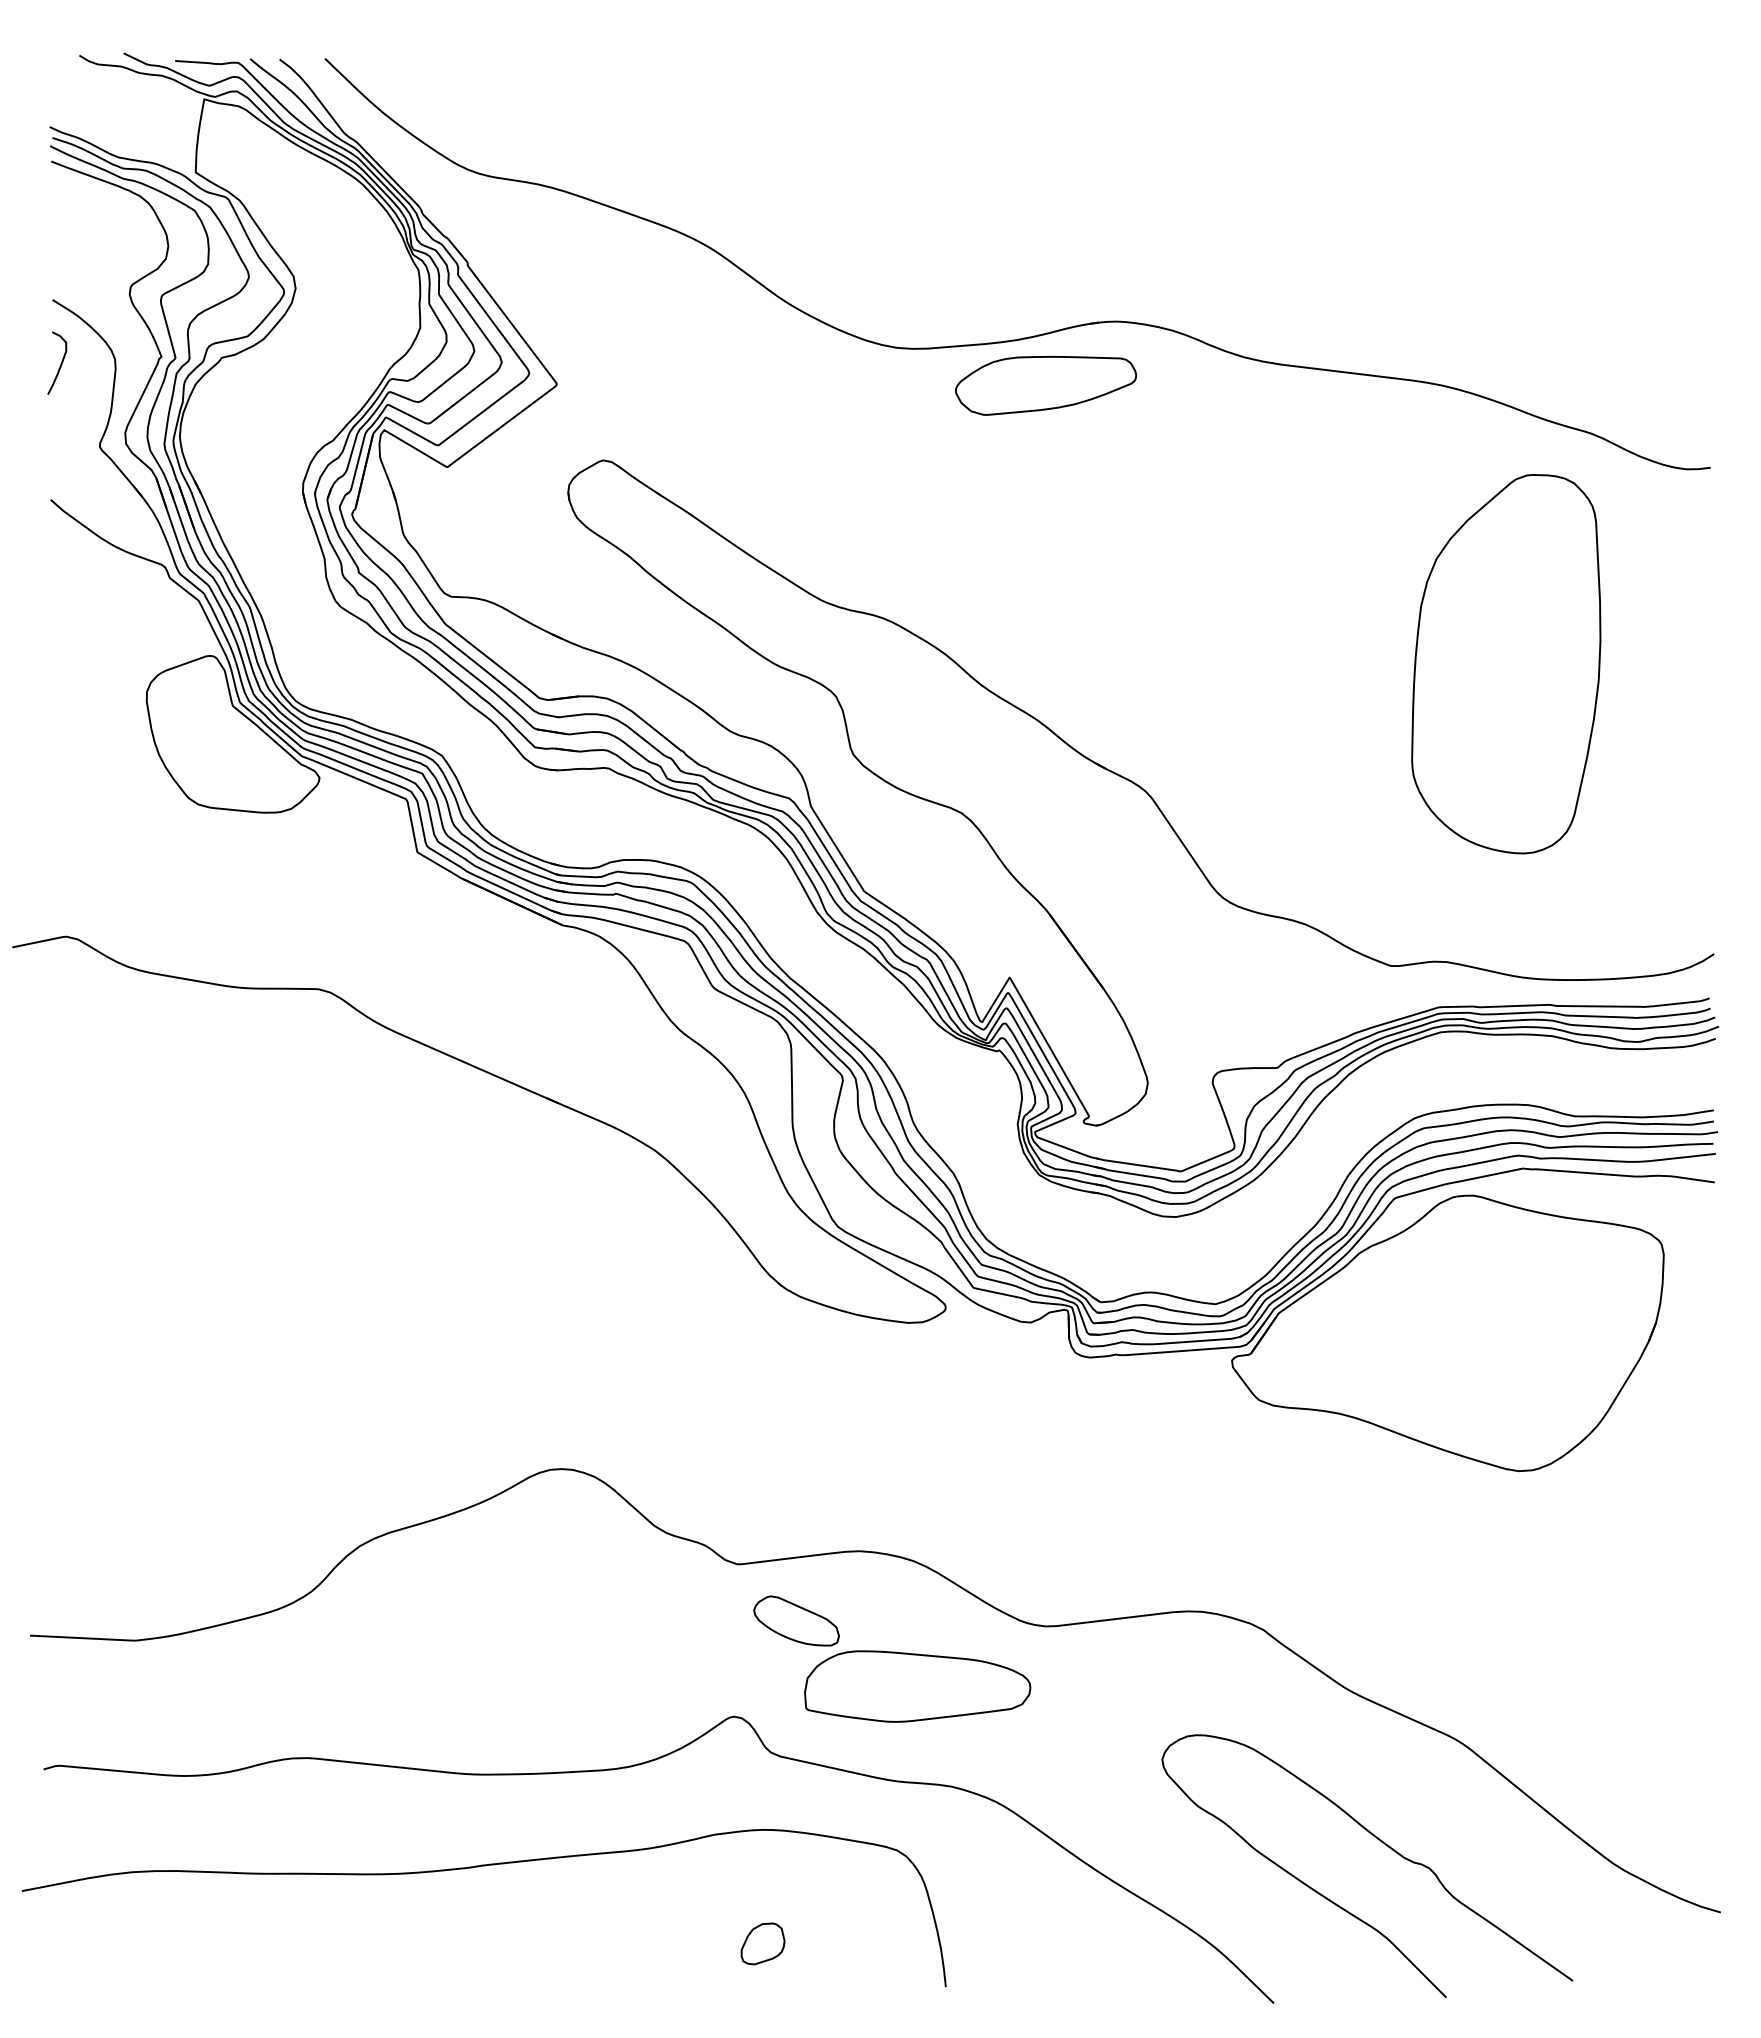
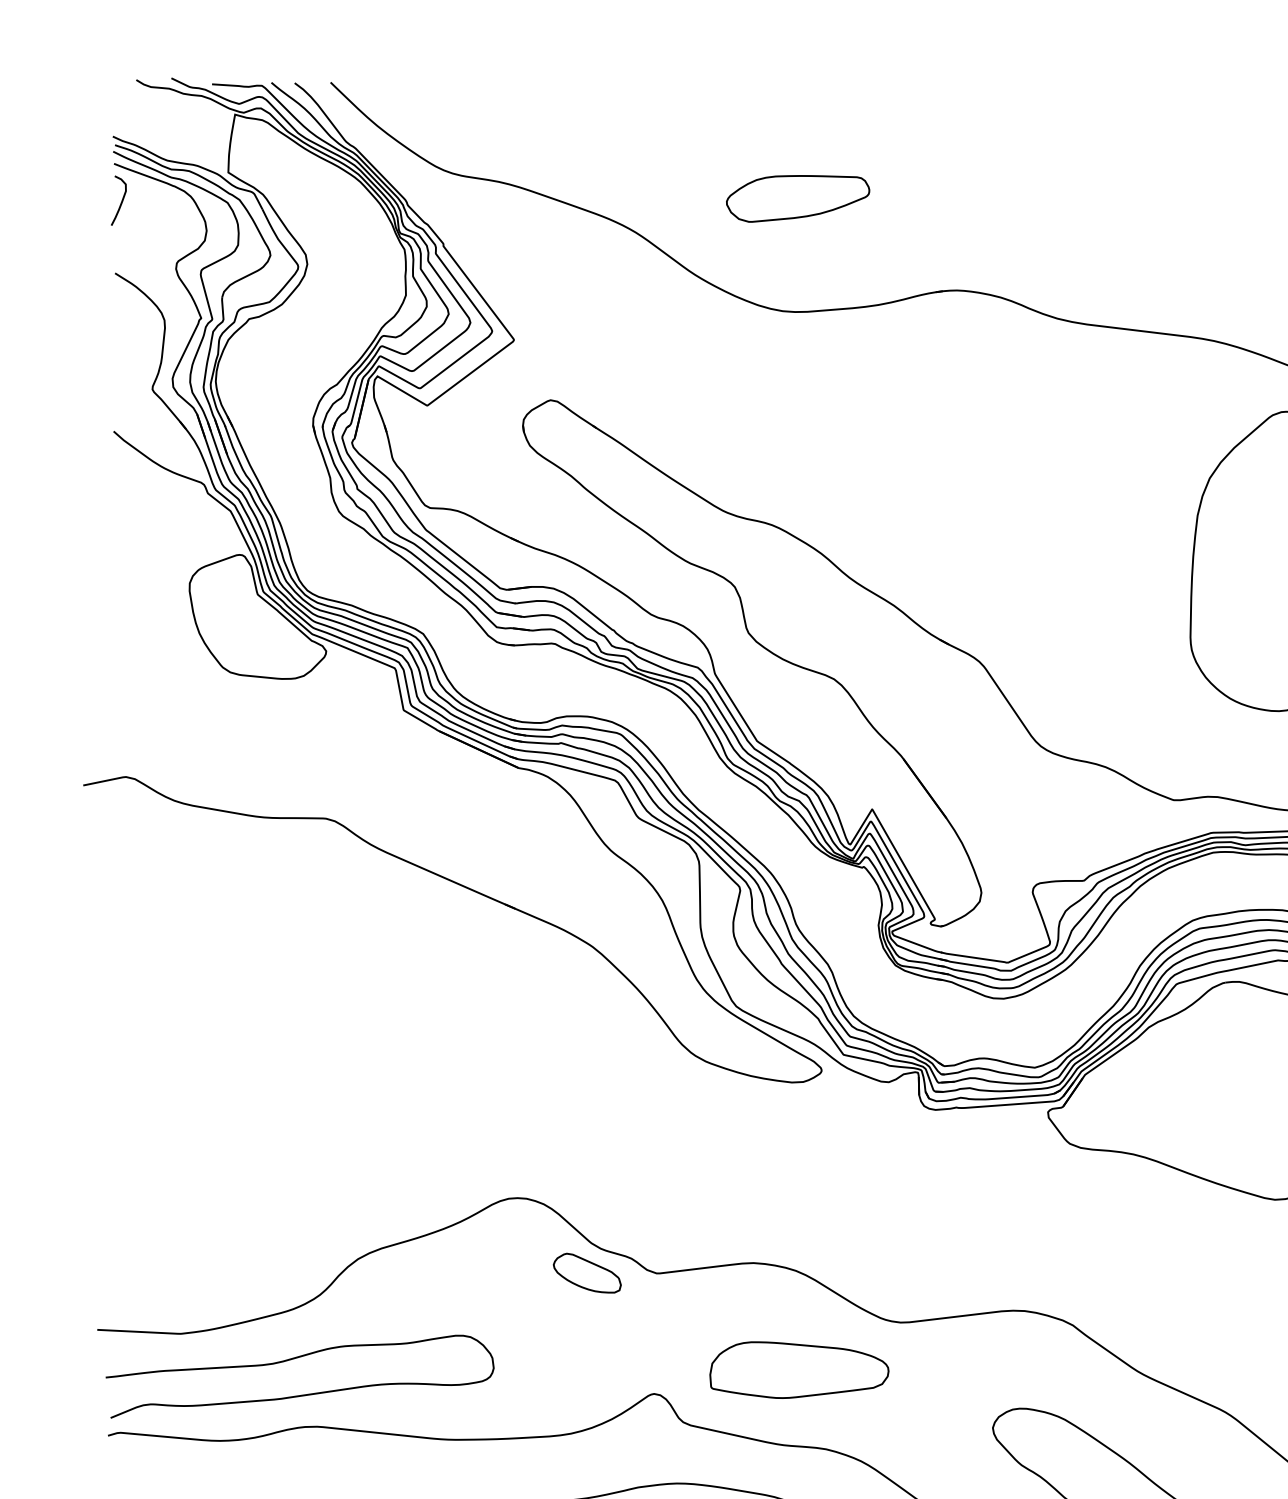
curve: (60, 363) -> (121, 201), moved
part: (1045, 385) -> (797, 198), moved
part: (796, 1620) -> (587, 1272), moved
curve: (280, 1672) -> (295, 1359), added

